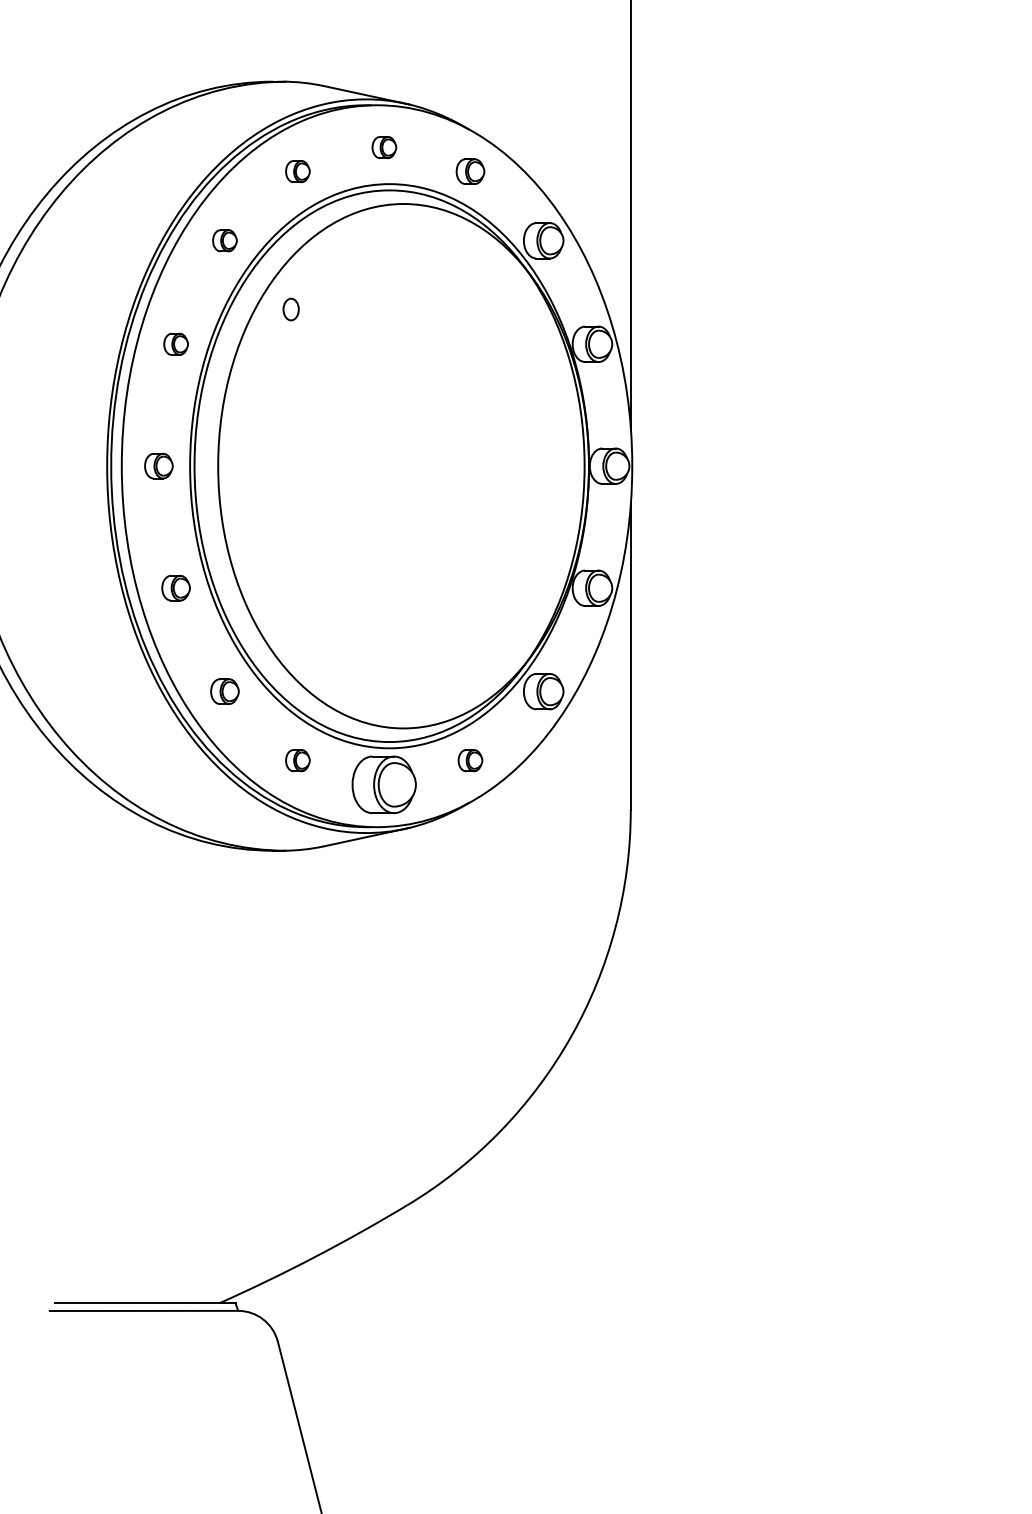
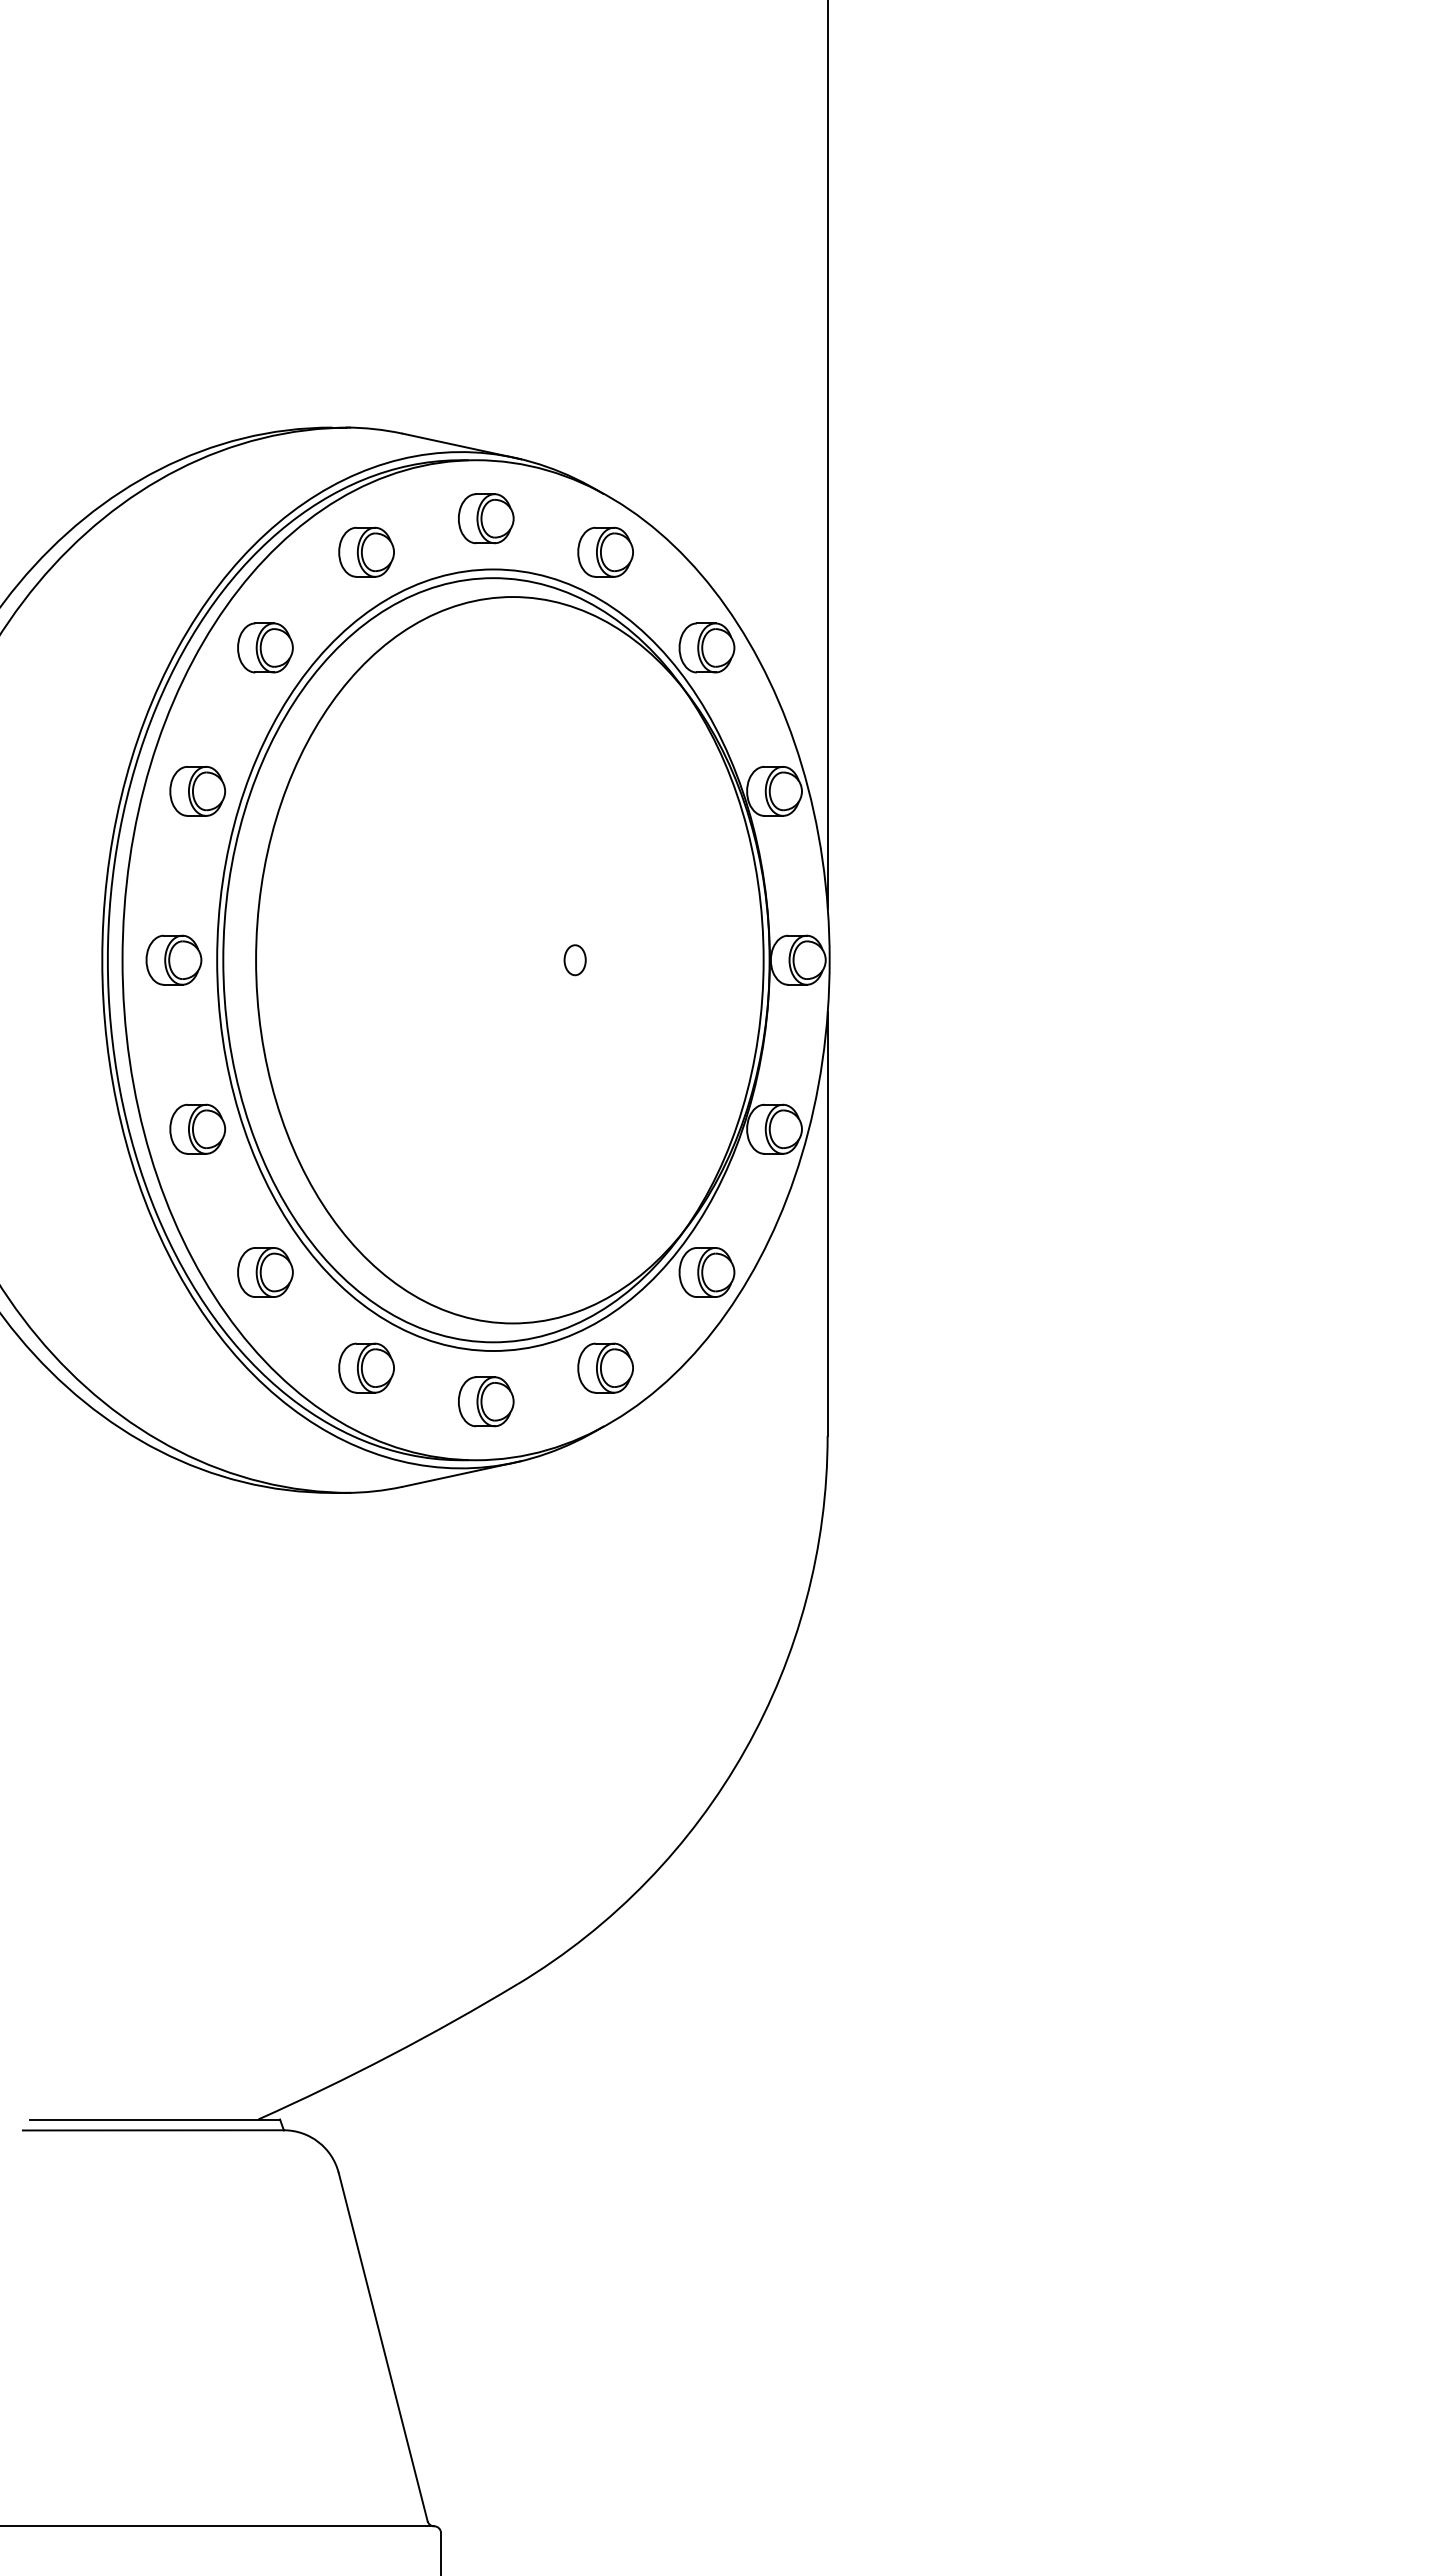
part: (384, 147) -> (486, 518), size x1.67
part: (297, 171) -> (366, 551), size x1.67
part: (470, 171) -> (605, 551), size x1.43
part: (224, 240) -> (265, 647), size x1.67
part: (290, 309) -> (574, 960), moved
part: (175, 344) -> (197, 791), size x1.67
part: (158, 465) -> (173, 959), size x1.43
part: (175, 587) -> (197, 1128), size x1.43
part: (224, 691) -> (265, 1272), size x1.43
part: (297, 760) -> (366, 1367), size x1.67
part: (470, 760) -> (605, 1367), size x1.67
part: (384, 784) -> (486, 1401), size x0.62

